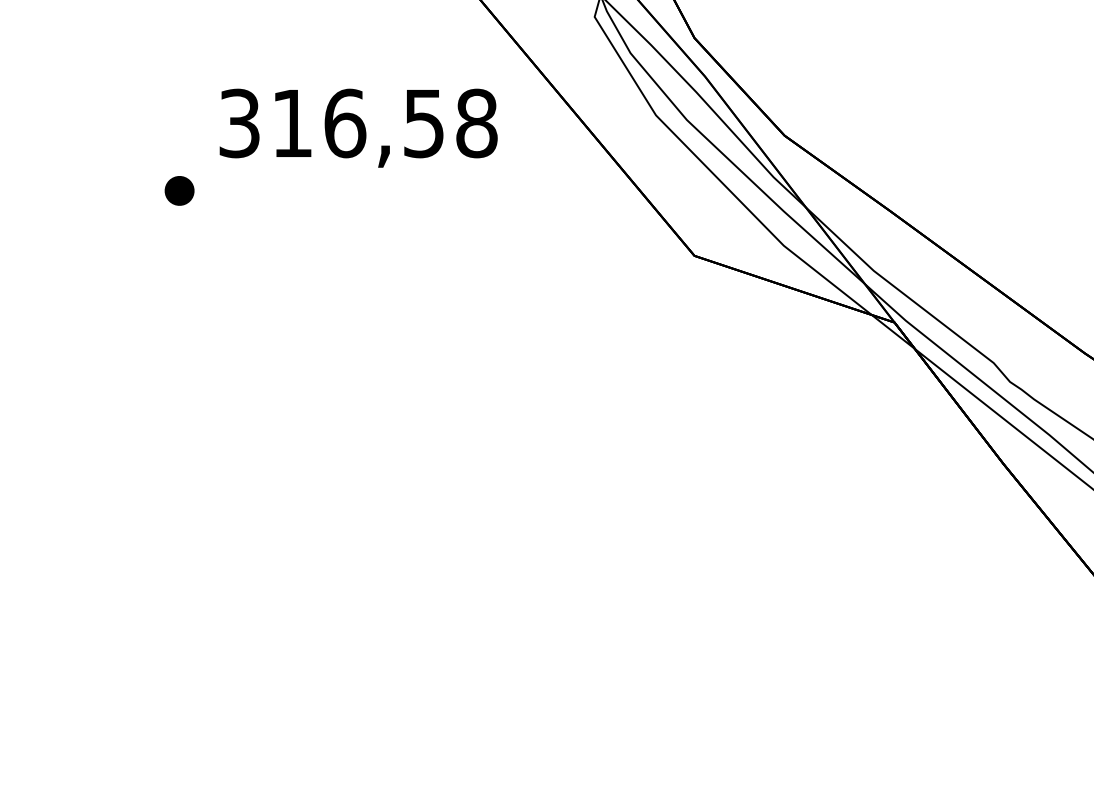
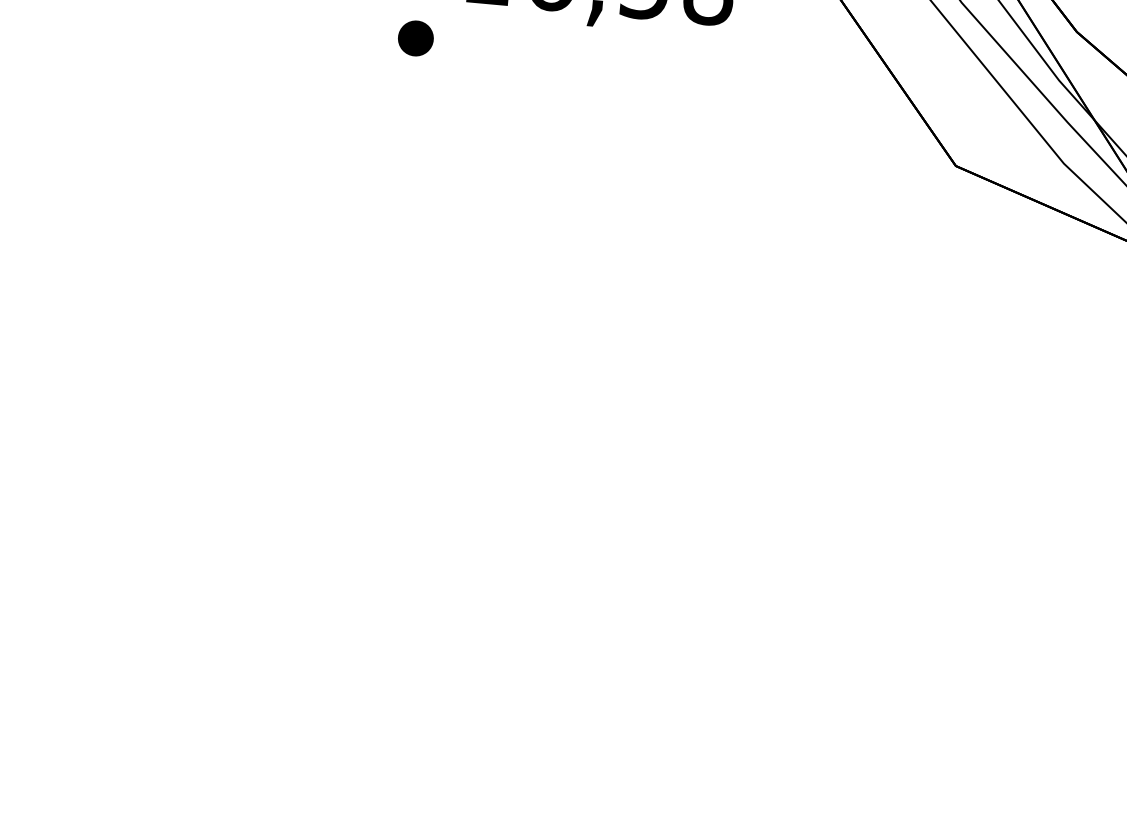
part: (179, 190) -> (415, 37), moved

